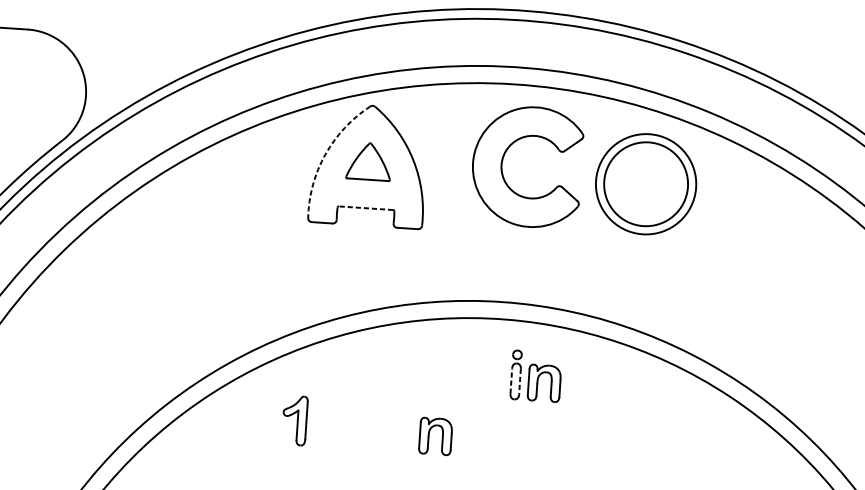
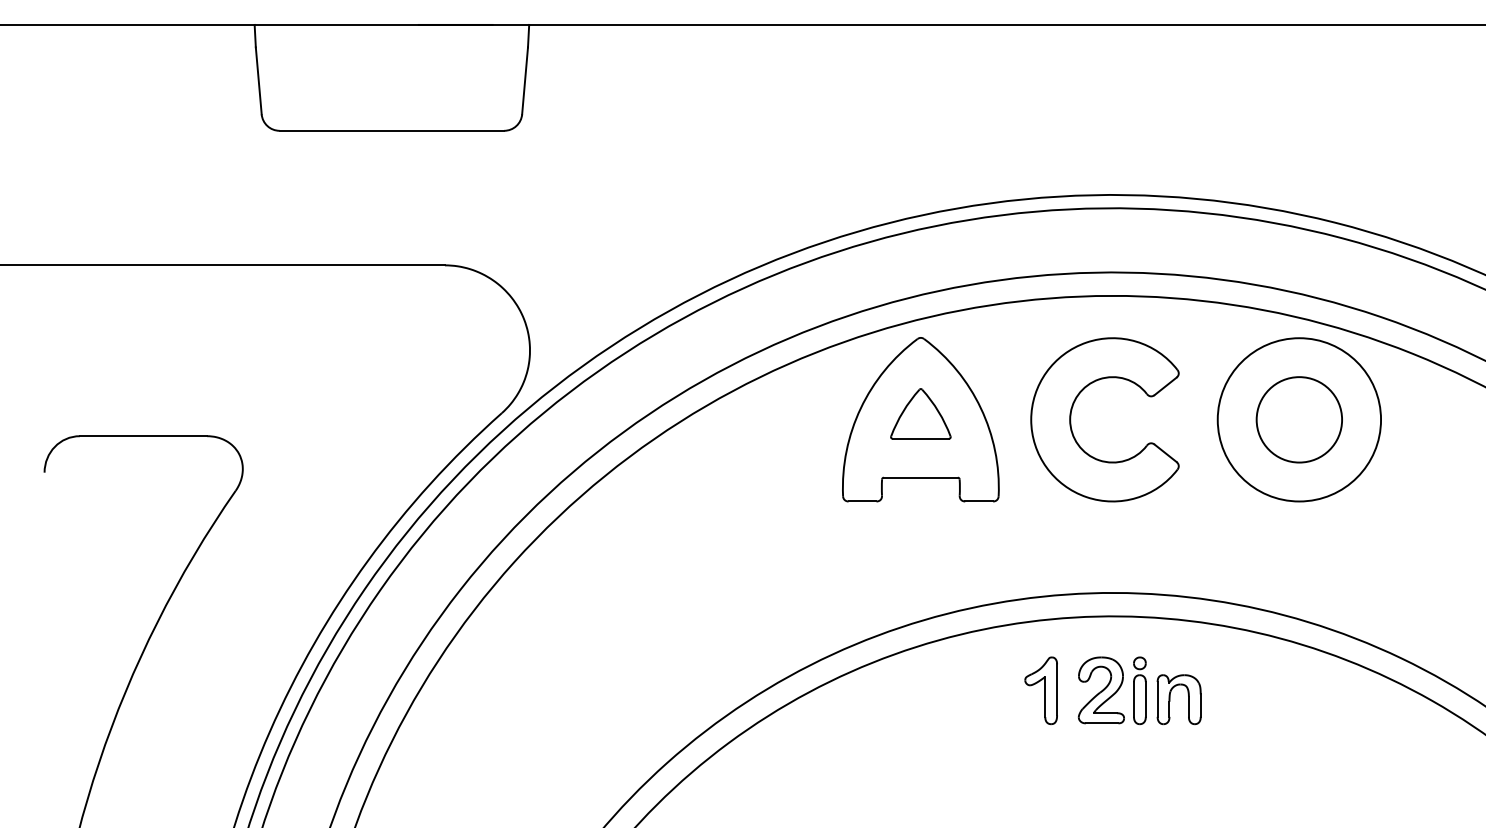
arc: (325, 154) -> (860, 408), dashed -> solid
part: (502, 164) -> (1071, 419), moved
circle: (646, 184) -> (1299, 419), size x0.62
circle: (646, 184) -> (1299, 419), size x1.43
line: (365, 208) -> (920, 477), dashed -> solid
part: (487, 372) -> (1100, 690), added
line: (511, 381) -> (1133, 699), dashed -> solid
line: (519, 381) -> (1145, 699), dashed -> solid
part: (294, 420) -> (1040, 690), moved
part: (429, 435) -> (1027, 781), removed

